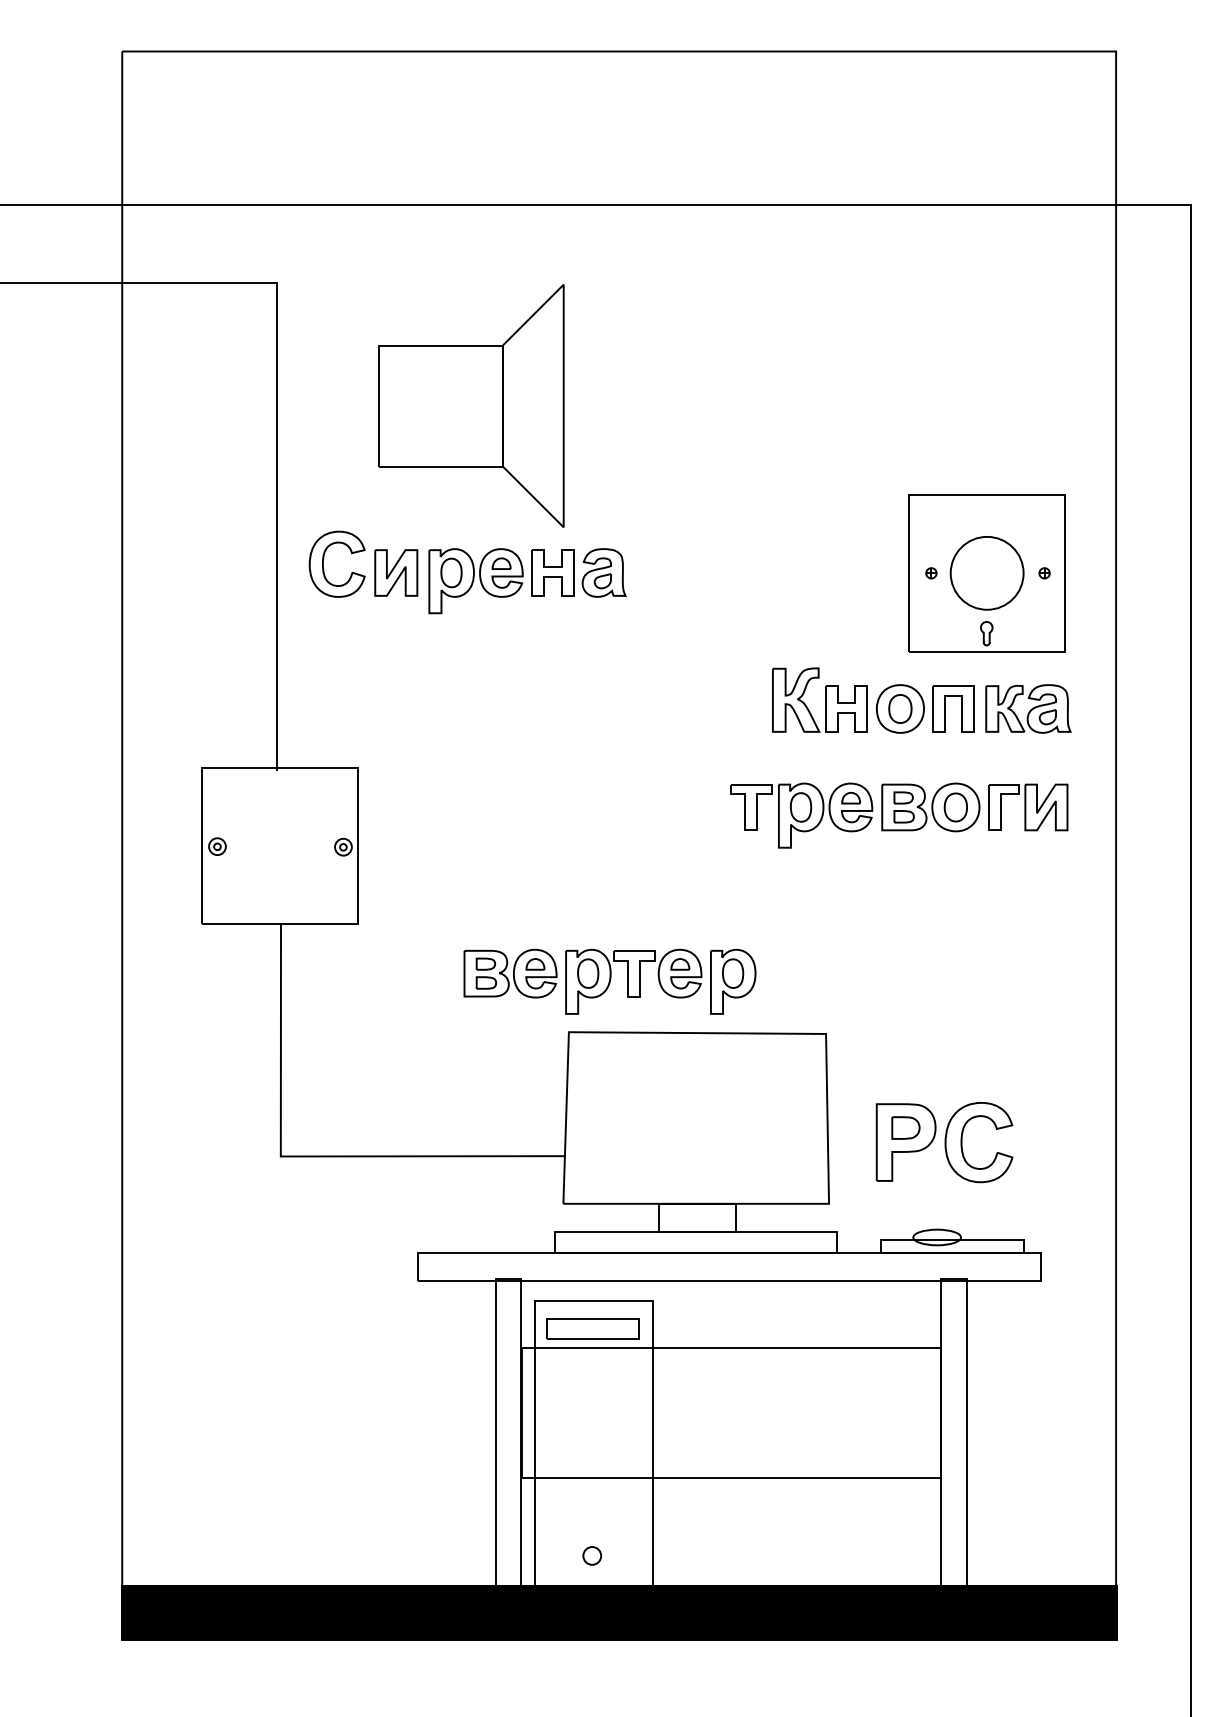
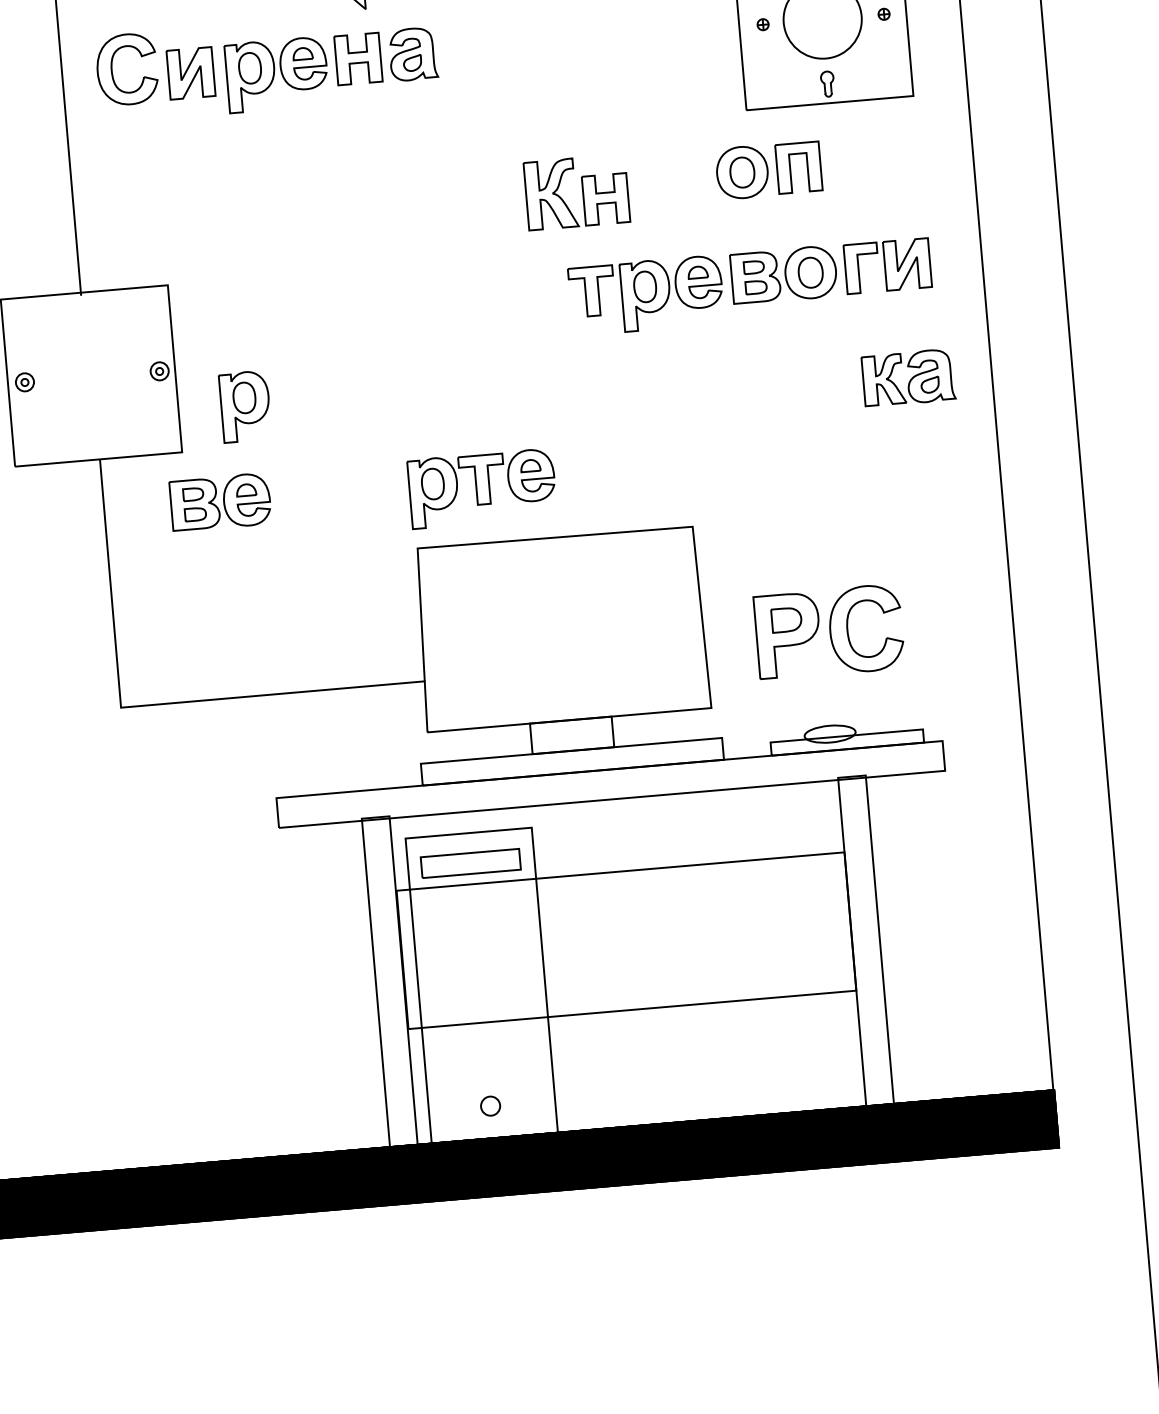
part: (819, 699) -> (576, 191), moved
part: (1028, 708) -> (908, 377), moved
part: (510, 973) -> (220, 502), moved
part: (733, 981) -> (245, 406), moved

